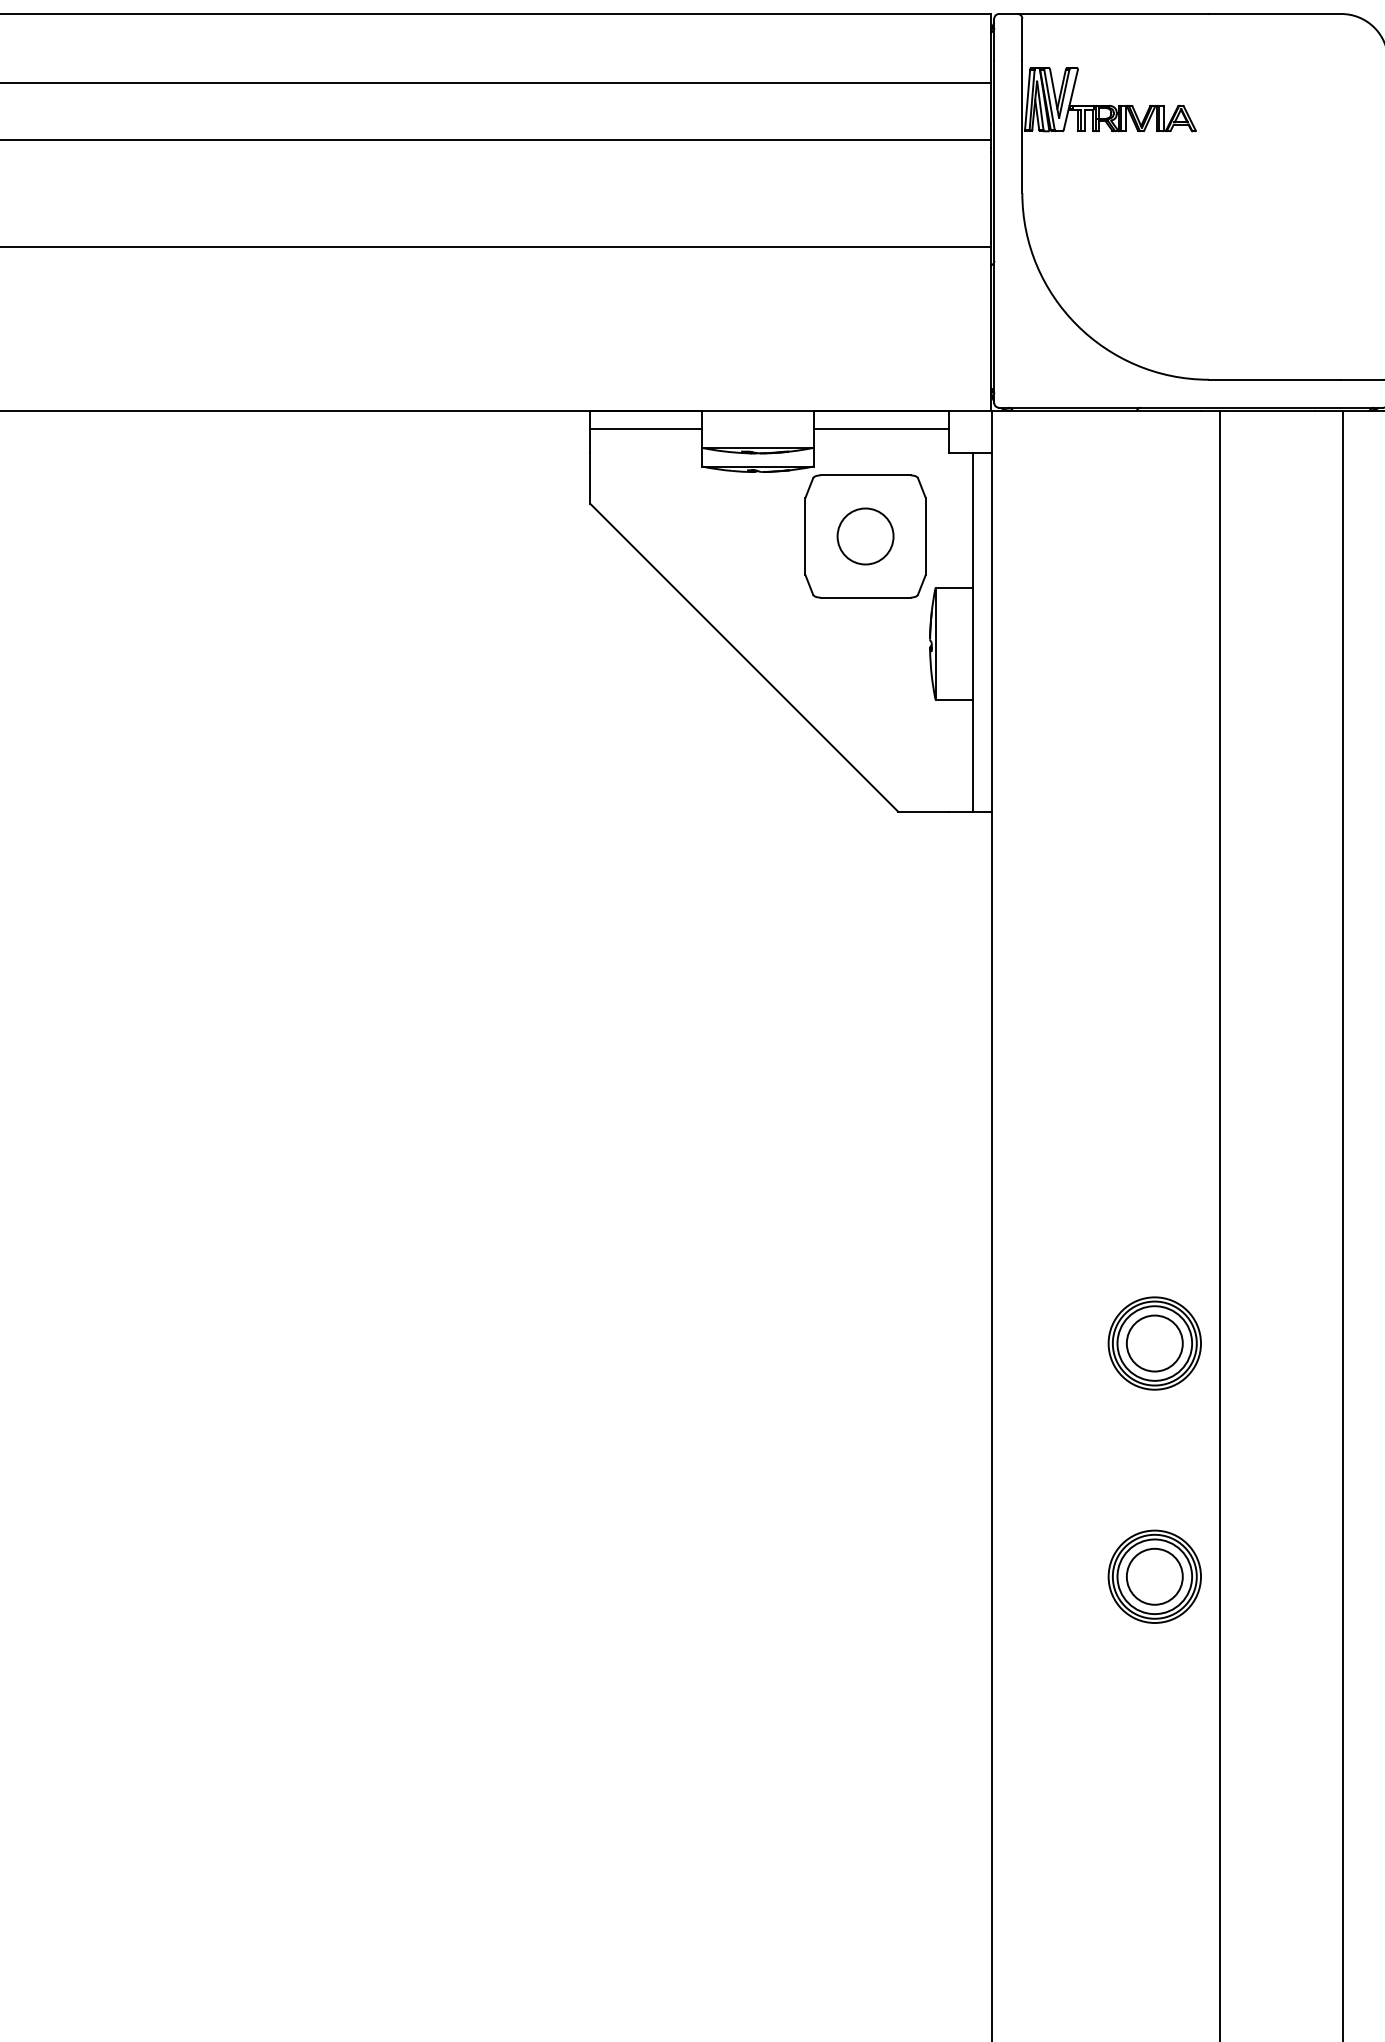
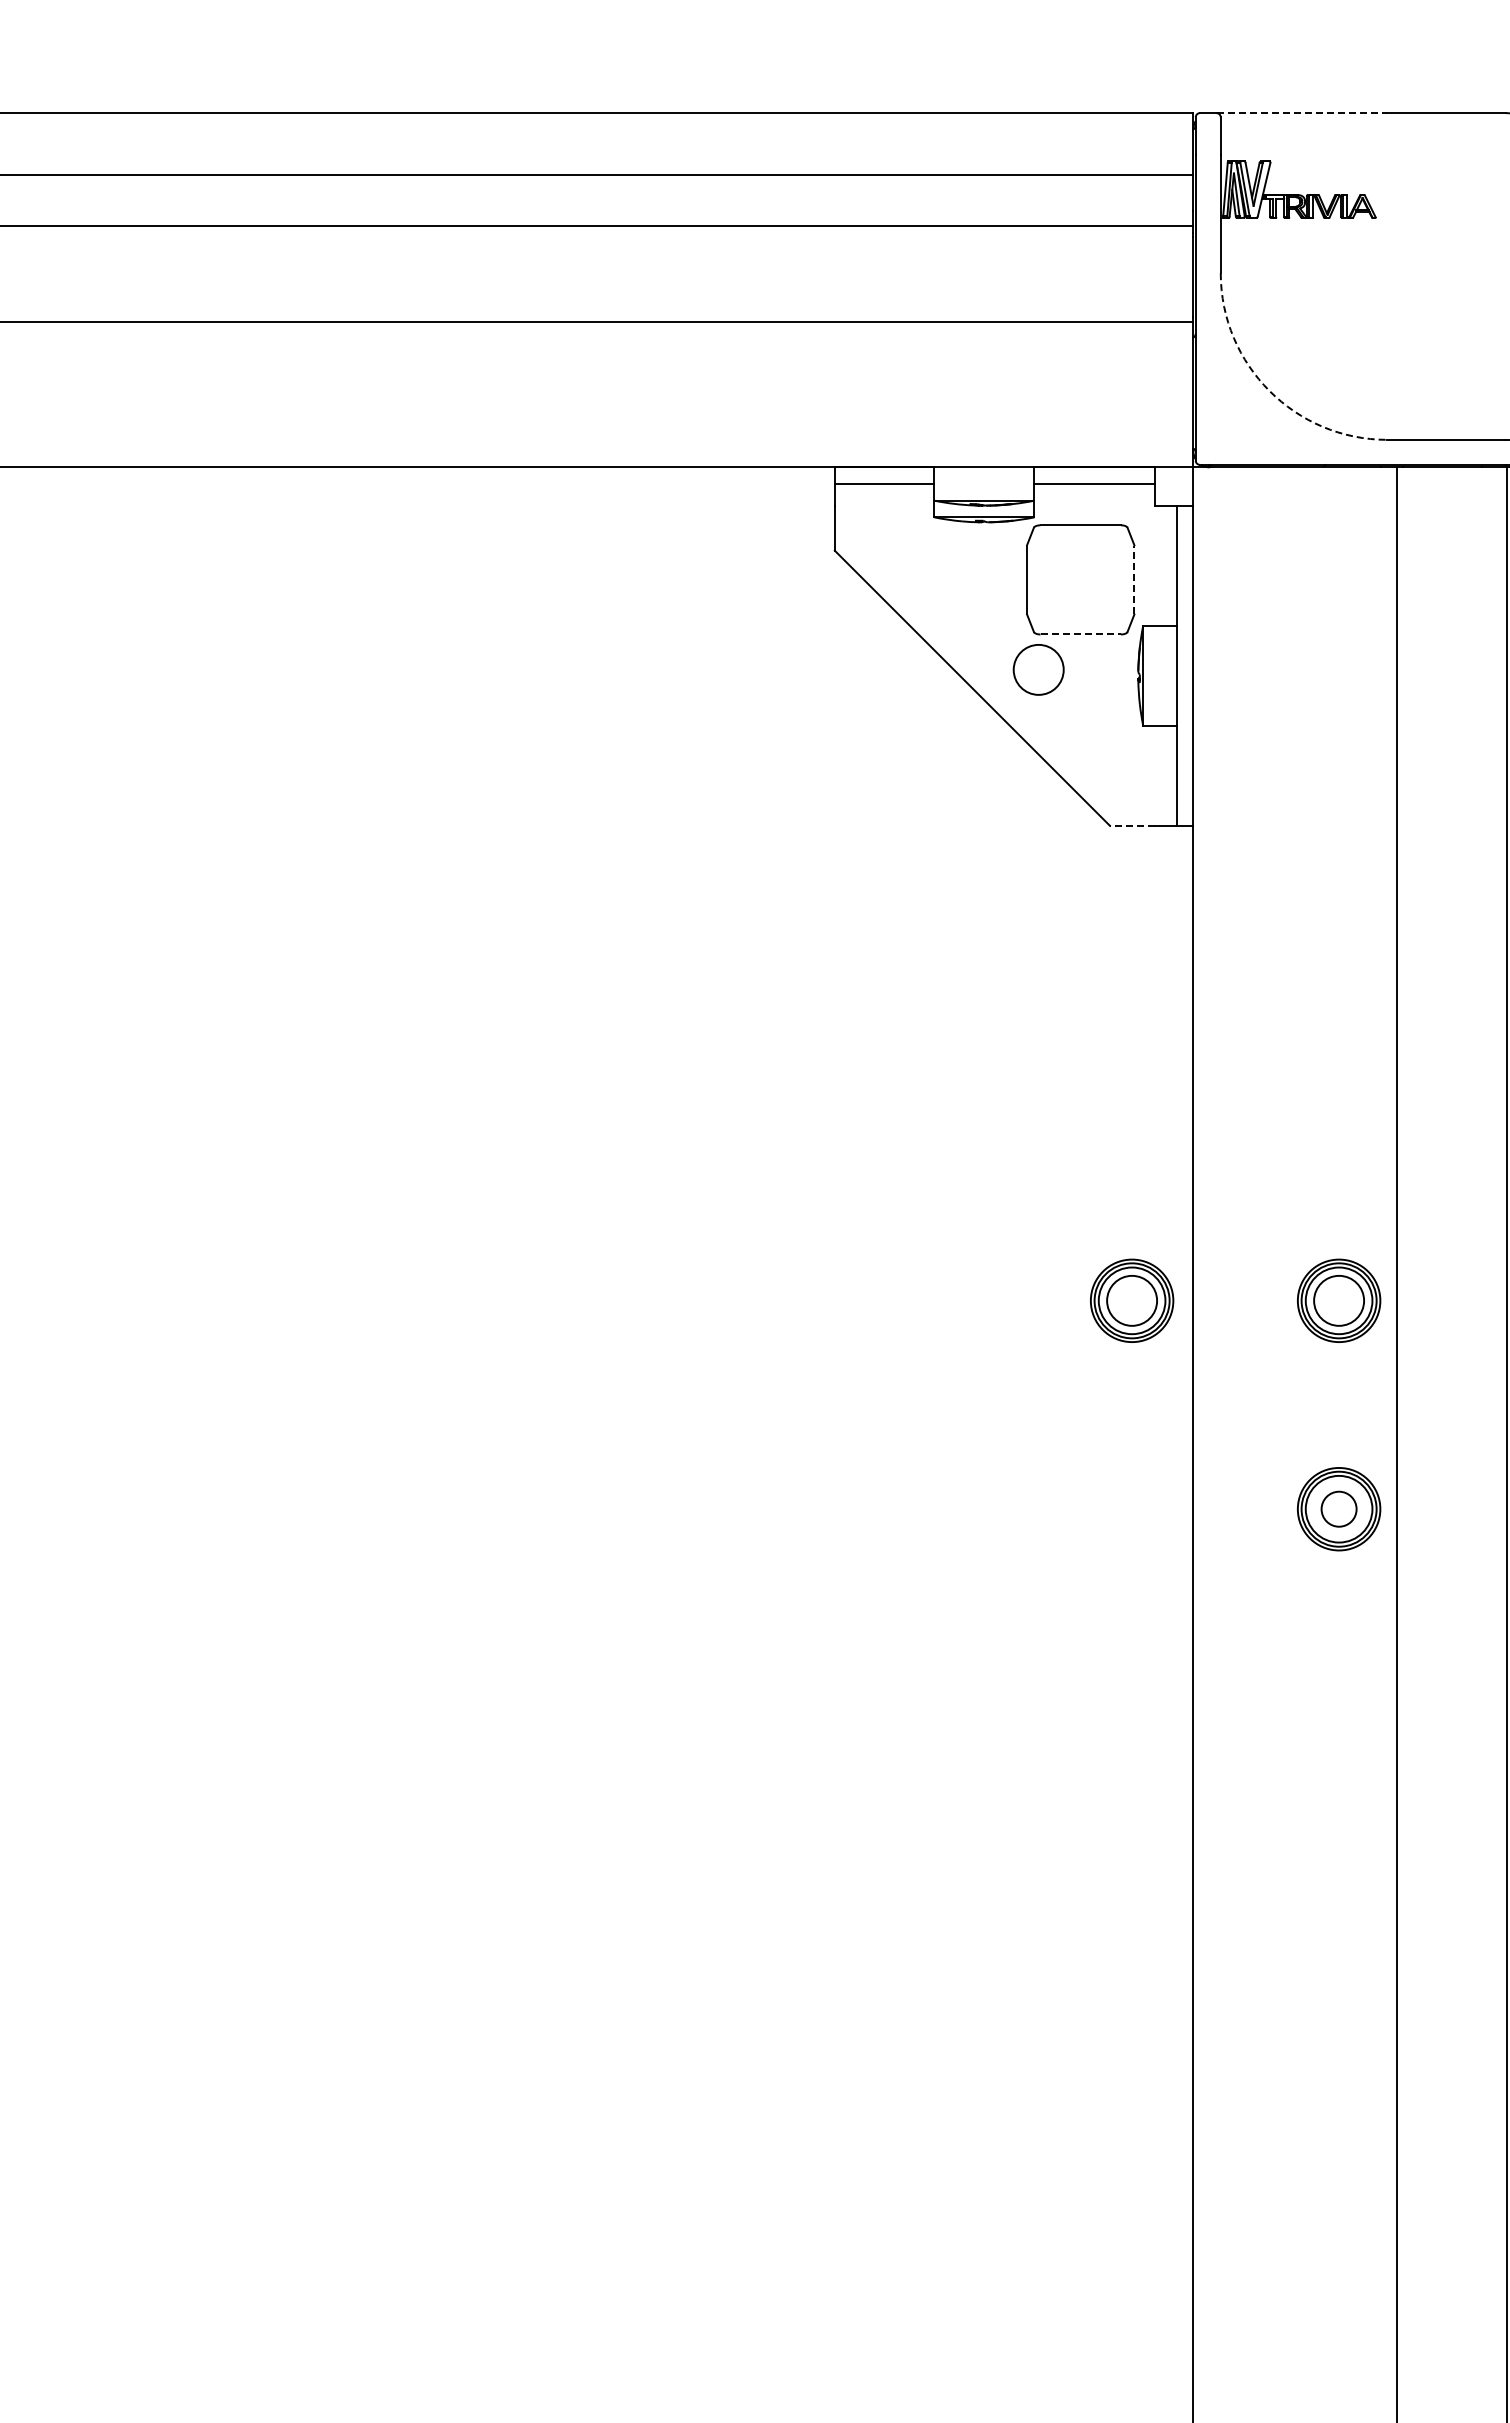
line: (1113, 14) -> (1302, 113), solid -> dashed
arc: (1076, 325) -> (1269, 391), solid -> dashed
circle: (865, 536) -> (1038, 669), moved
line: (925, 536) -> (1134, 579), solid -> dashed
line: (866, 597) -> (1081, 634), solid -> dashed
line: (923, 811) -> (1132, 825), solid -> dashed
part: (923, 1343) -> (1132, 1300), added
circle: (1155, 1577) -> (1339, 1509), size x0.7

